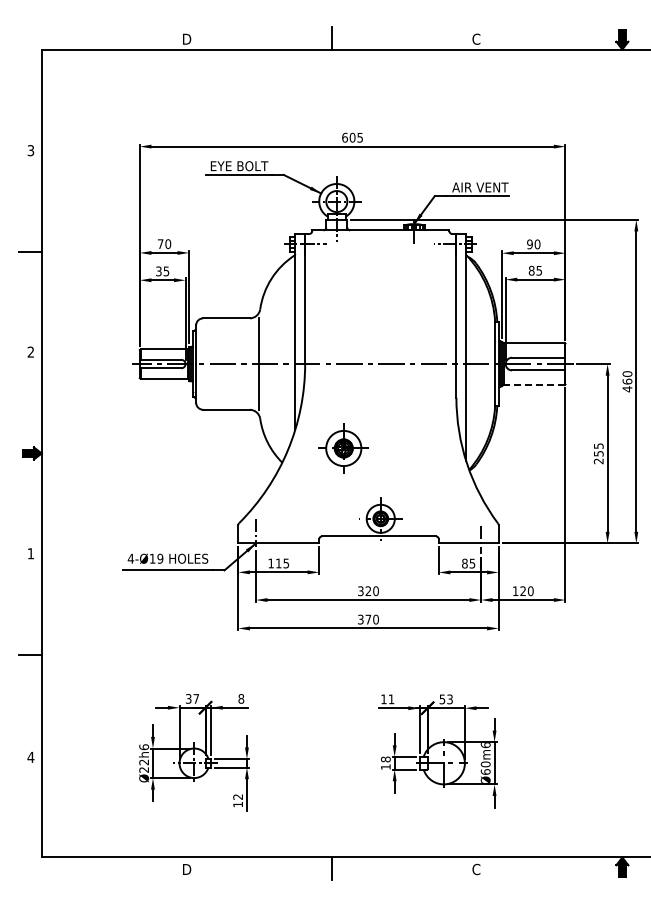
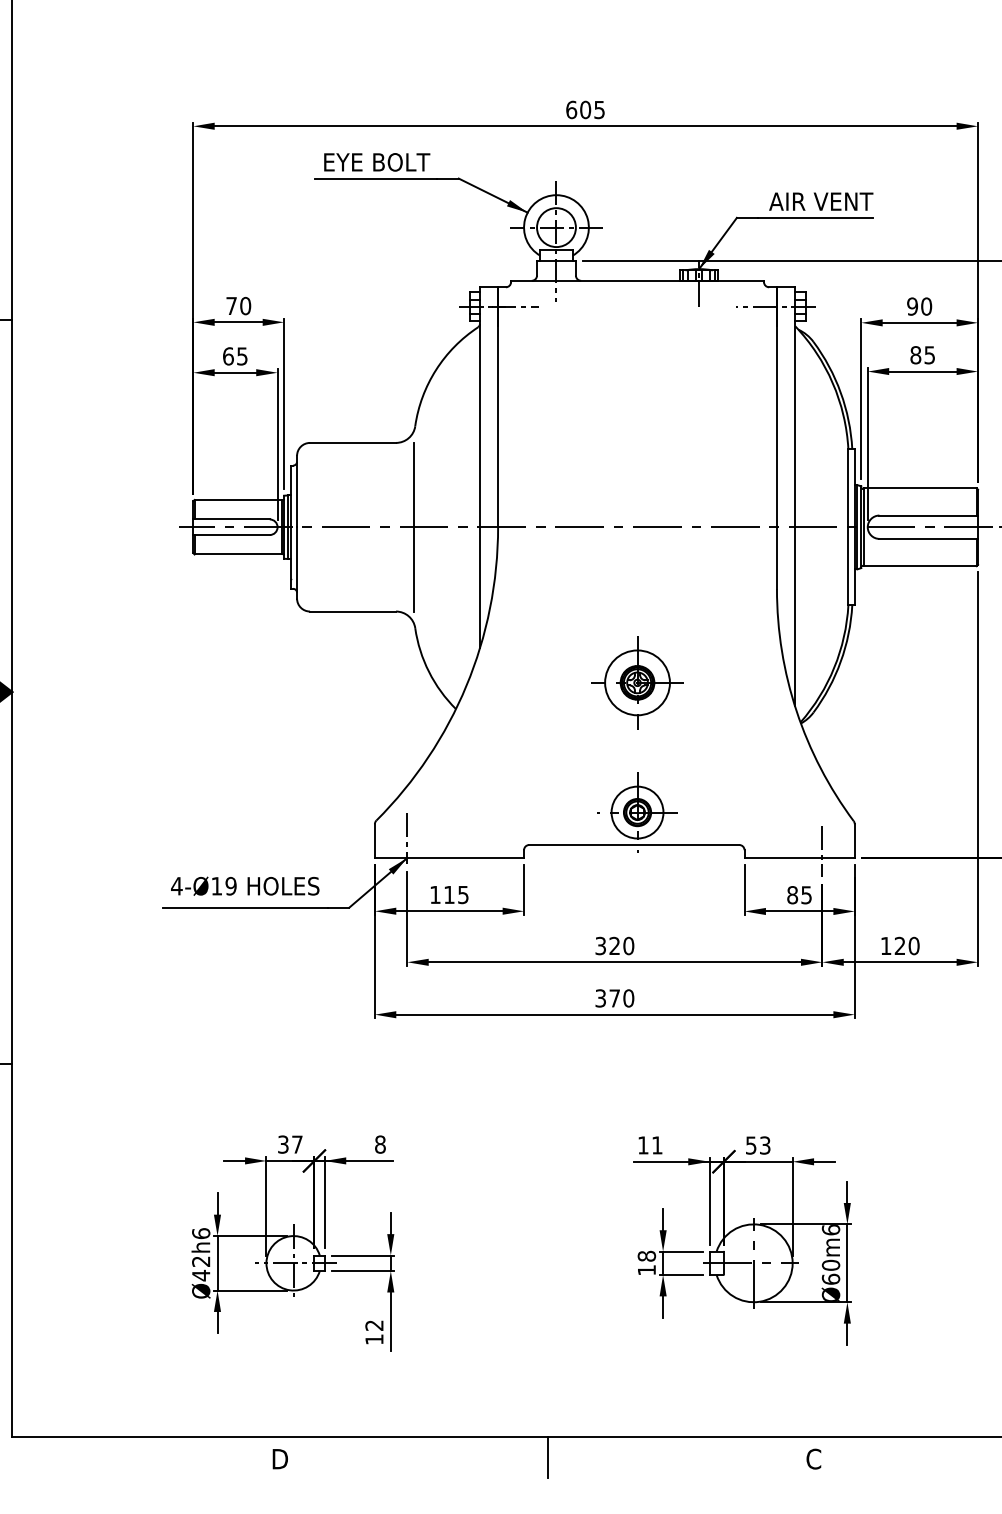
text: (158, 271) -> (227, 356), 35 -> 65
line: (534, 385) -> (920, 566), dashed -> solid
part: (343, 448) -> (636, 682), moved
text: (143, 769) -> (200, 1274), Ø22h6 -> Ø42h6

